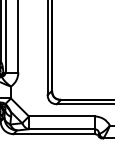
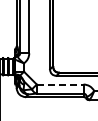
line: (62, 116) -> (60, 84), solid -> dashed

